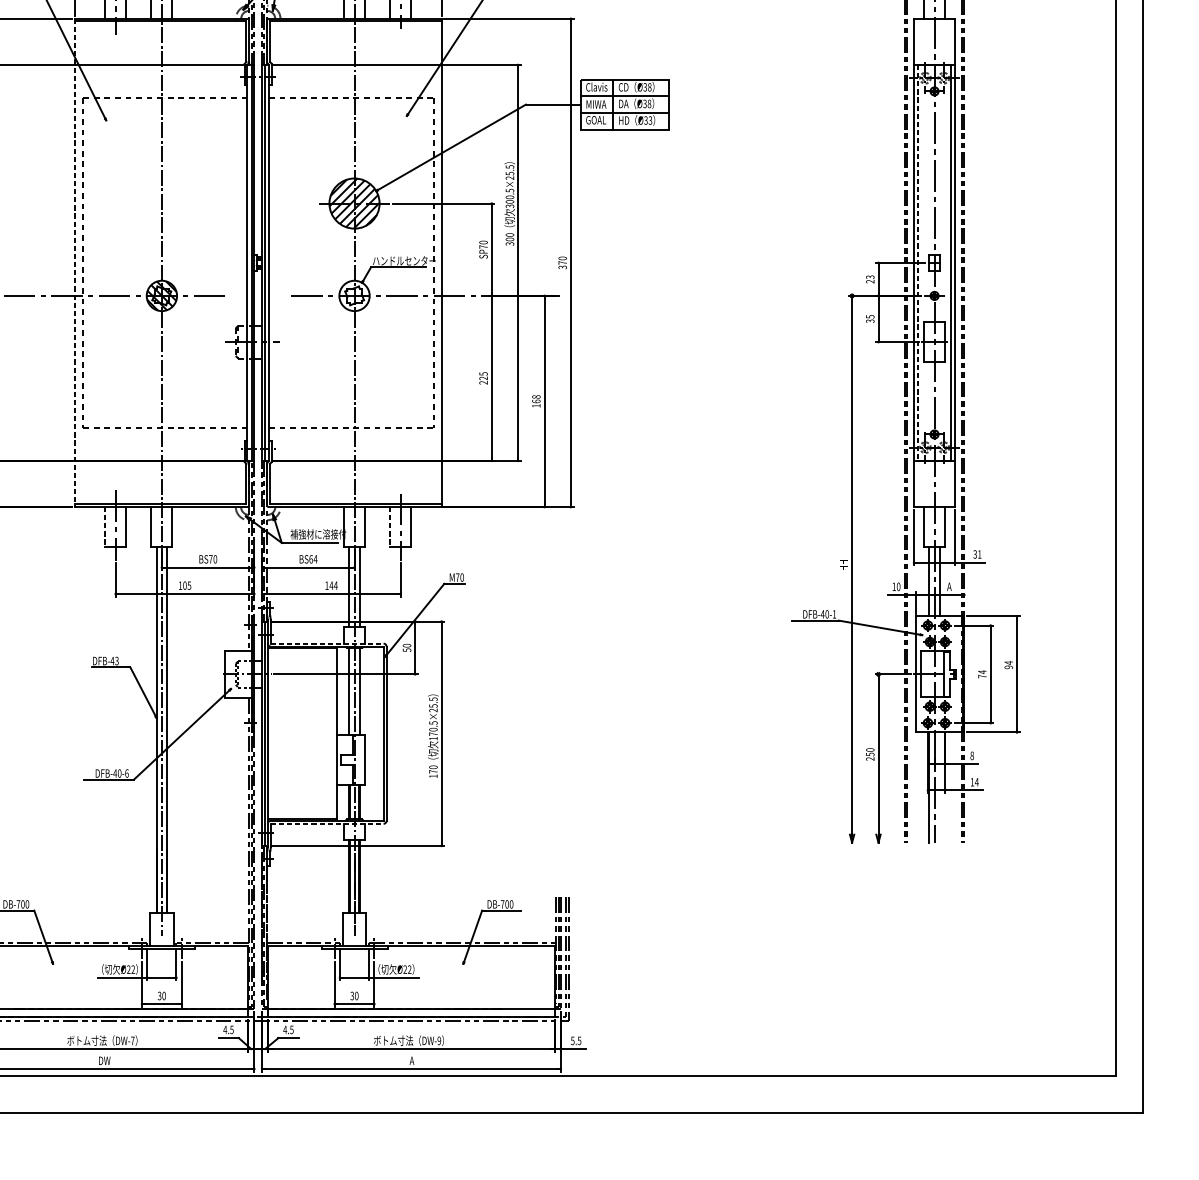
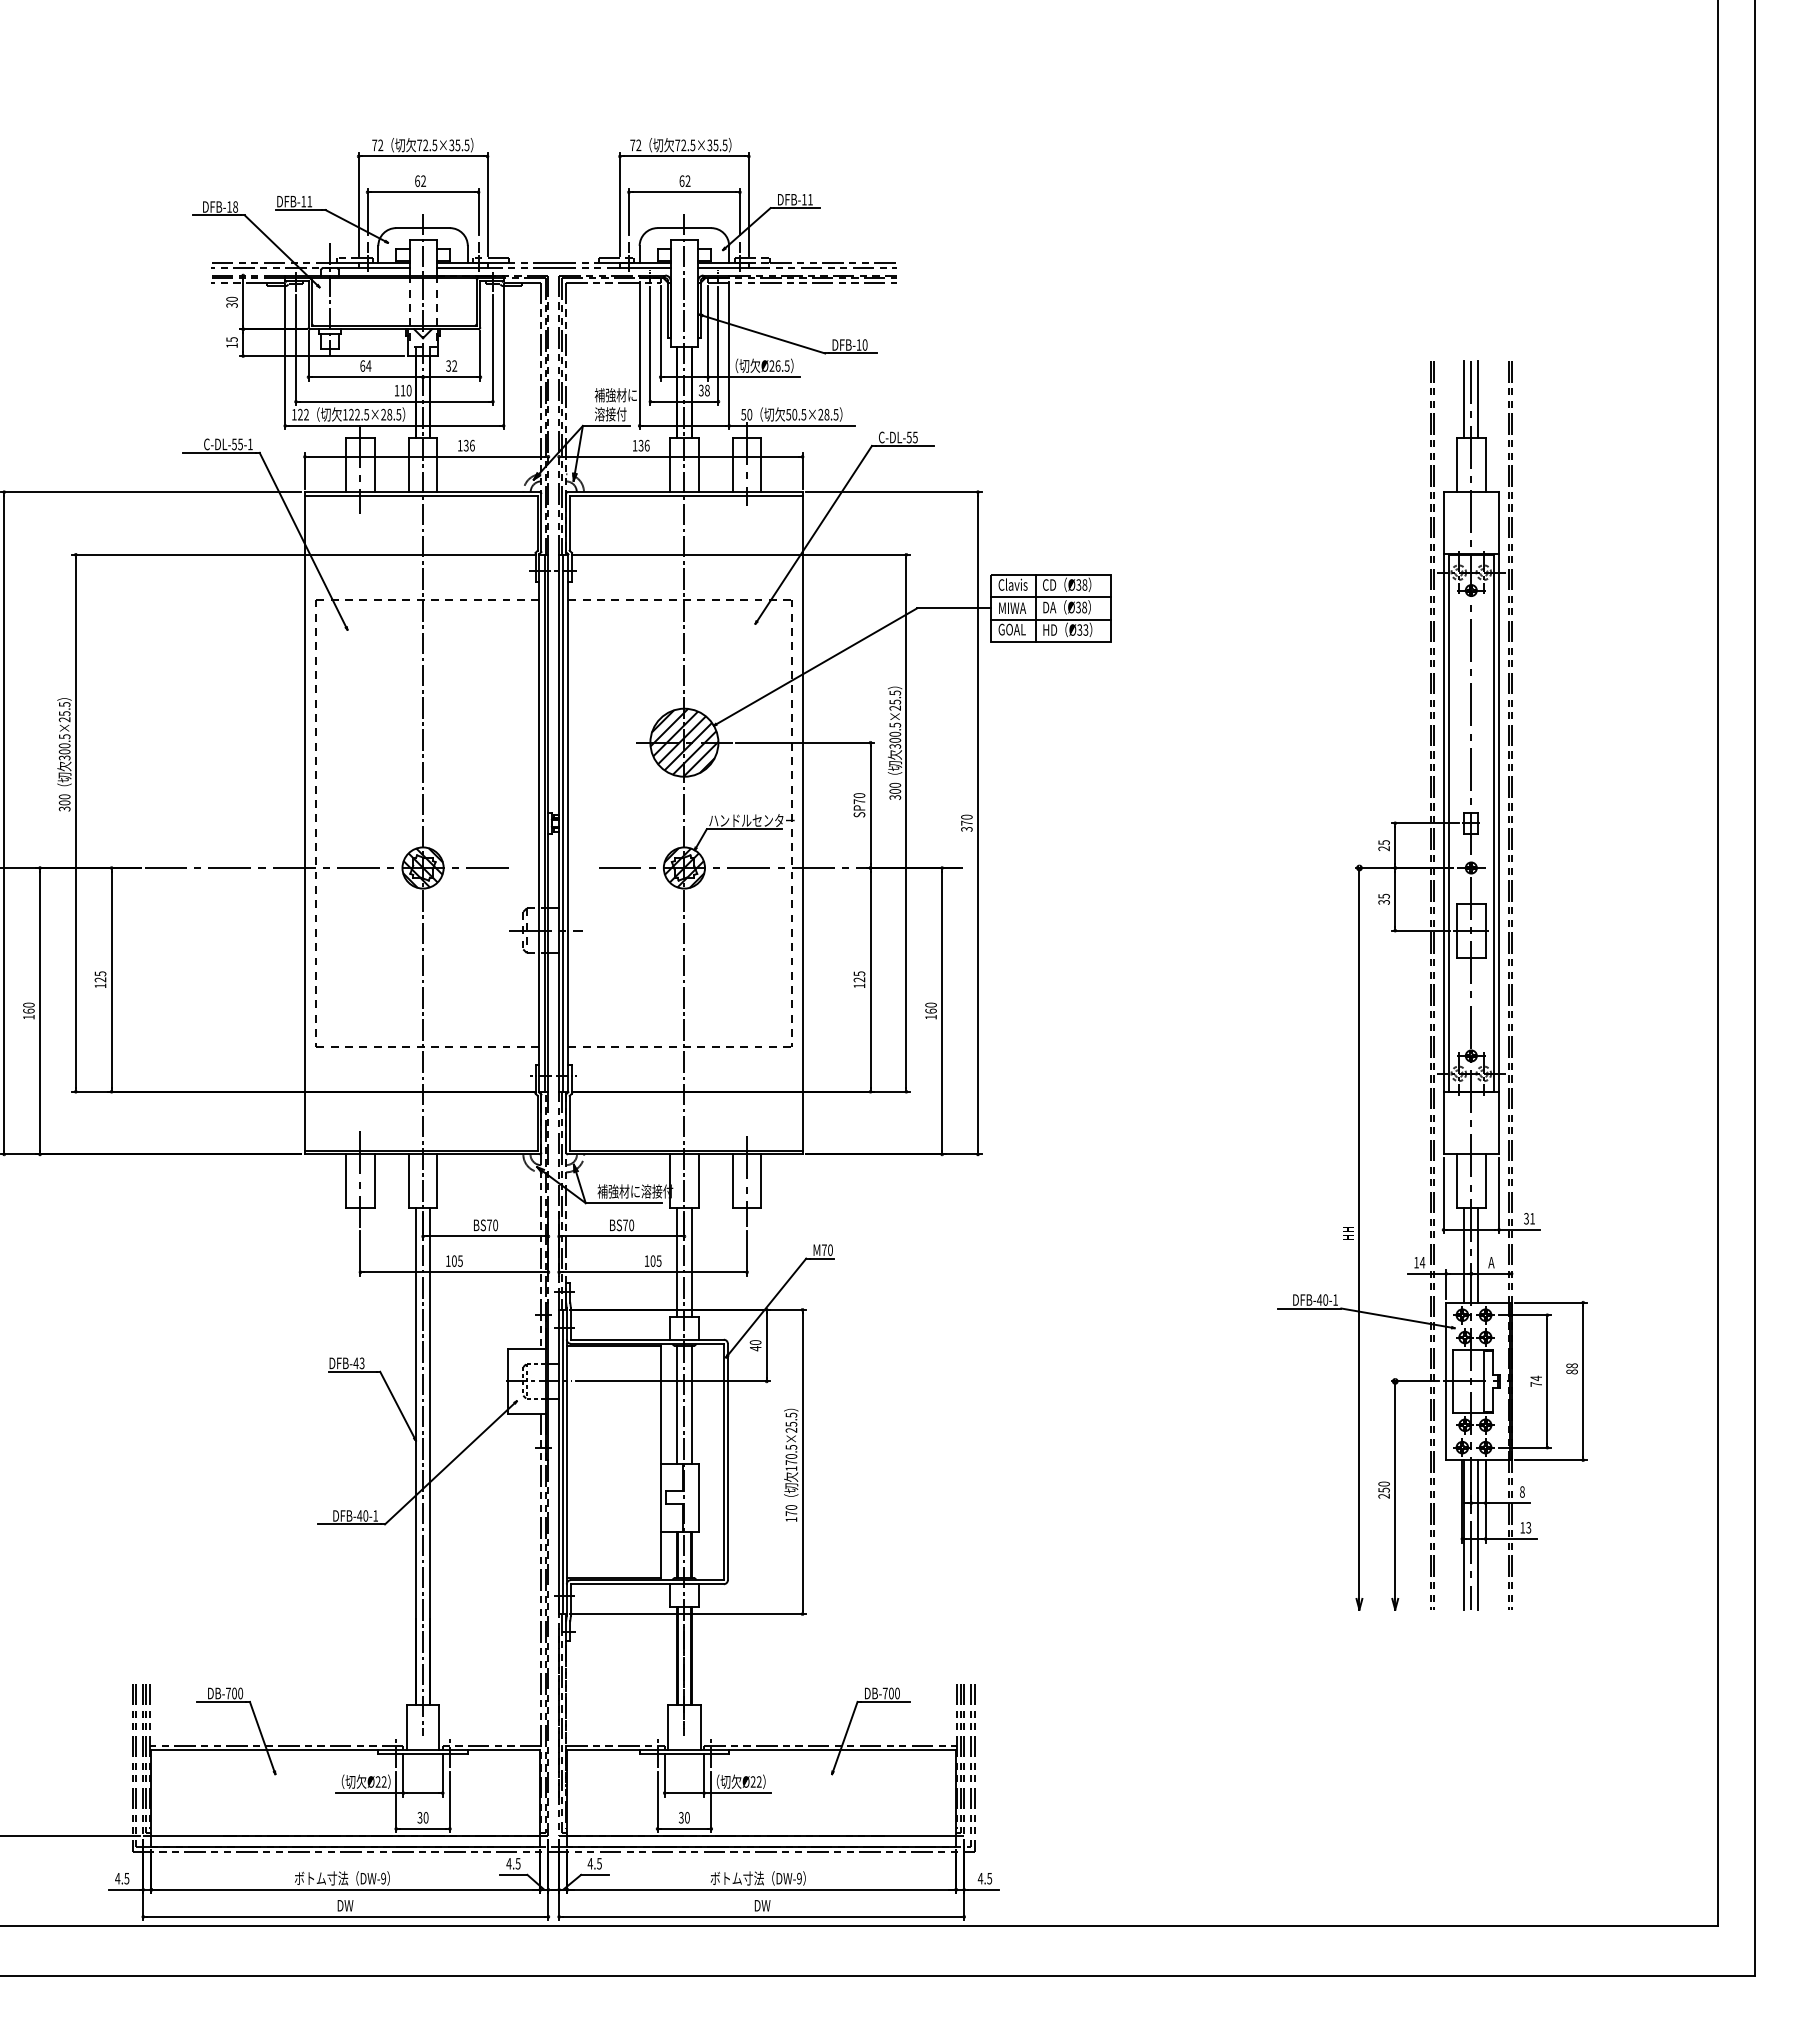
line: (74, 263) -> (304, 823), dashed -> solid
line: (917, 263) -> (1448, 823), dashed -> solid
text: (869, 277) -> (1383, 842), 23 -> 25
hatch: (354, 295) -> (684, 867), added
text: (483, 382) -> (859, 985), 225 -> 125
text: (536, 396) -> (931, 1004), 168 -> 160
line: (105, 527) -> (346, 1181), dashed -> solid
line: (389, 527) -> (732, 1181), dashed -> solid
text: (313, 559) -> (628, 1225), BS64 -> BS70
text: (333, 585) -> (655, 1260), 144 -> 105
text: (898, 586) -> (1422, 1262), 10 -> 14
line: (327, 643) -> (647, 1339), dashed -> solid
text: (406, 650) -> (755, 1348), 50 -> 40
text: (1008, 664) -> (1571, 1368), 94 -> 88
text: (126, 773) -> (375, 1515), DFB-40-6 -> DFB-40-1
text: (976, 782) -> (1528, 1527), 14 -> 13
line: (939, 787) -> (1478, 1534), added
line: (327, 824) -> (647, 1584), dashed -> solid
text: (132, 1040) -> (383, 1878), DW-7 -> DW-9
text: (572, 1040) -> (980, 1878), 5.5 -> 4.5
text: (412, 1060) -> (762, 1905), A -> DW

